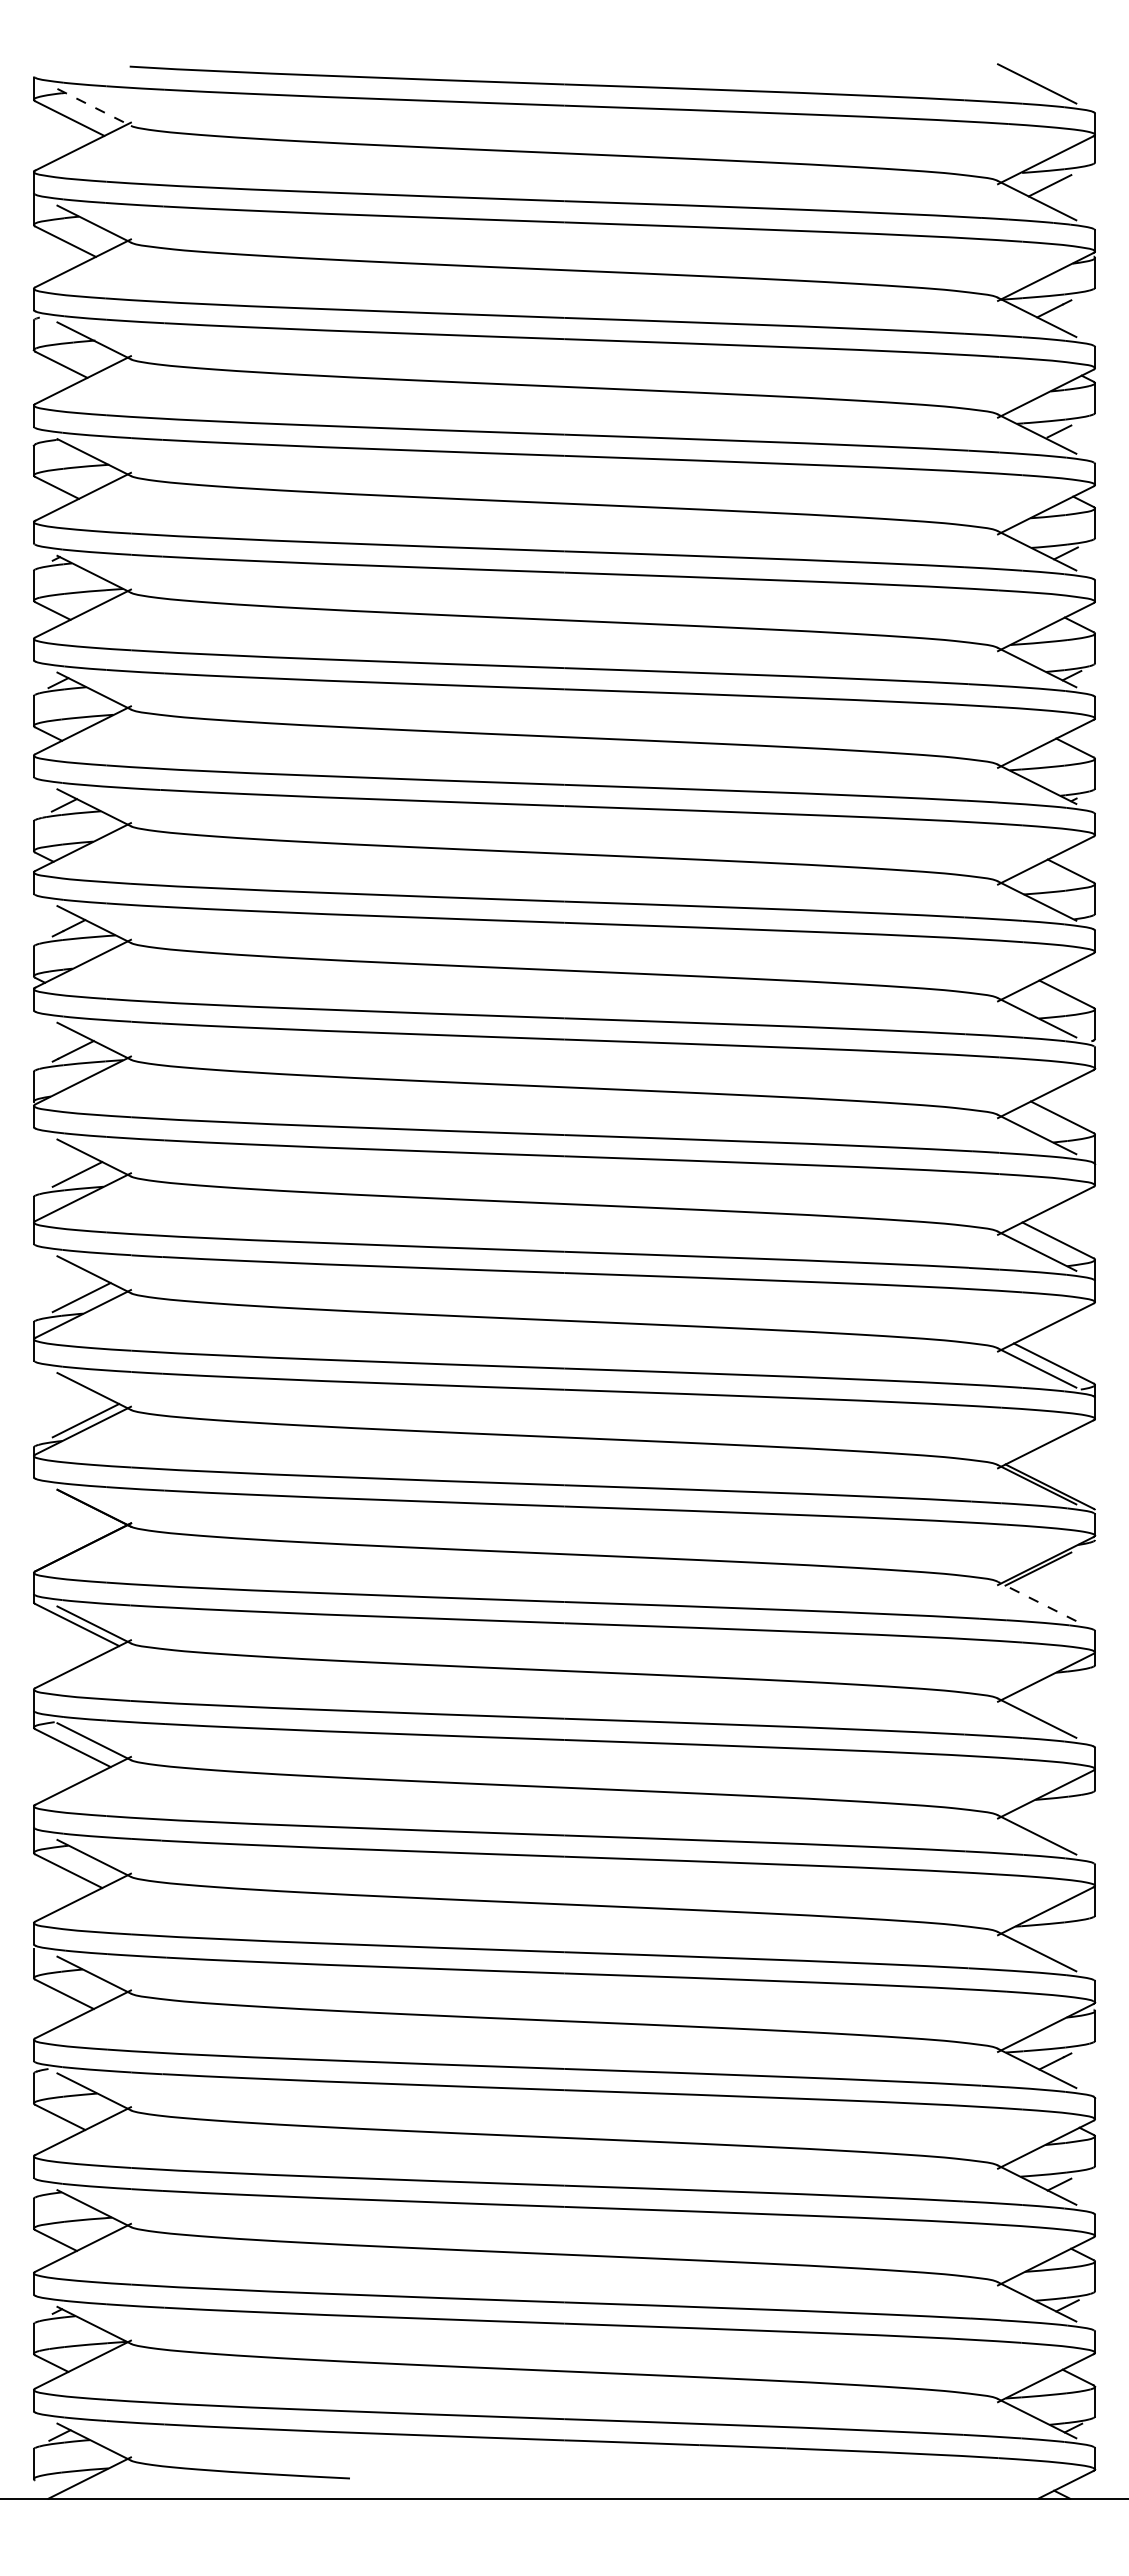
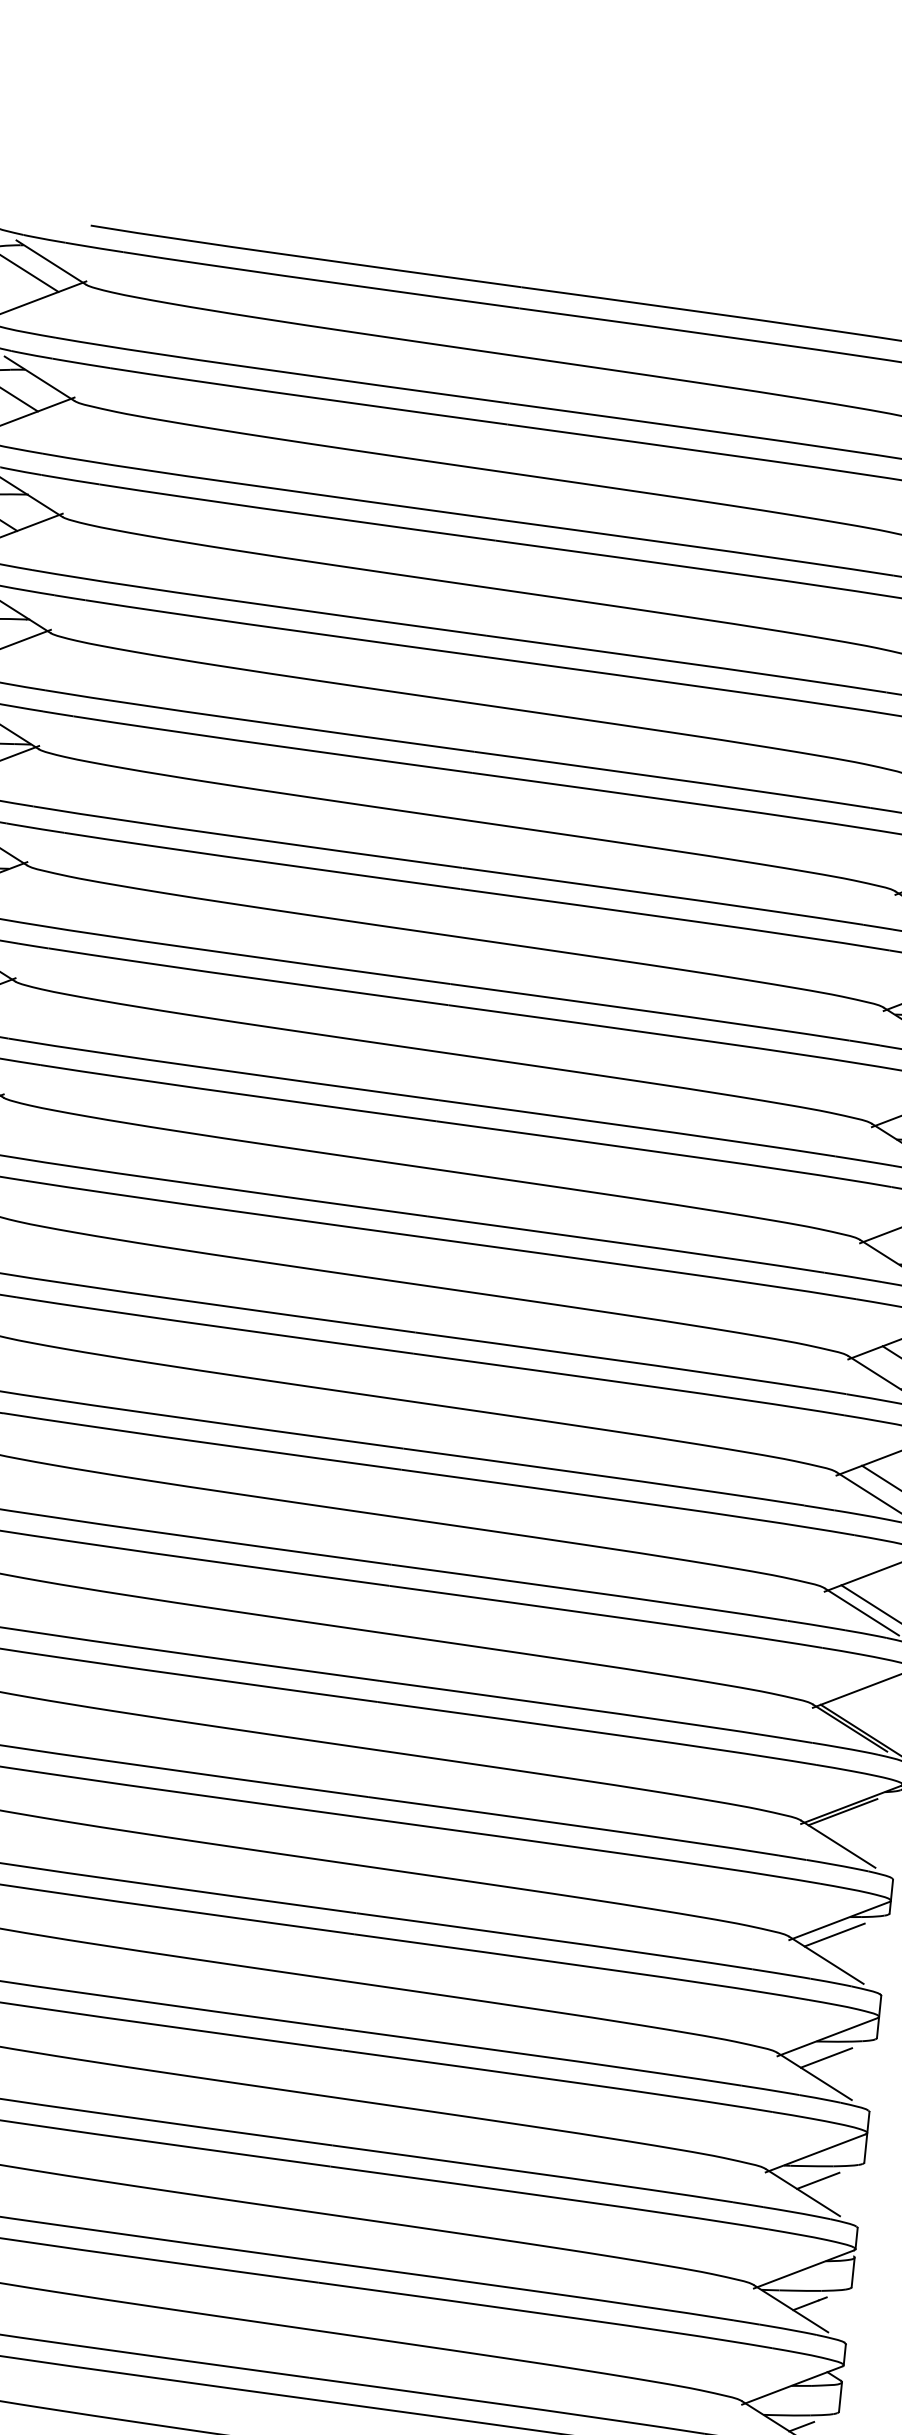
line: (94, 107) -> (51, 262), dashed -> solid
line: (1037, 1601) -> (838, 1844), dashed -> solid
line: (1042, 1691) -> (834, 1934), added
line: (1046, 1815) -> (826, 2058), added
line: (1050, 1938) -> (817, 2180), added

